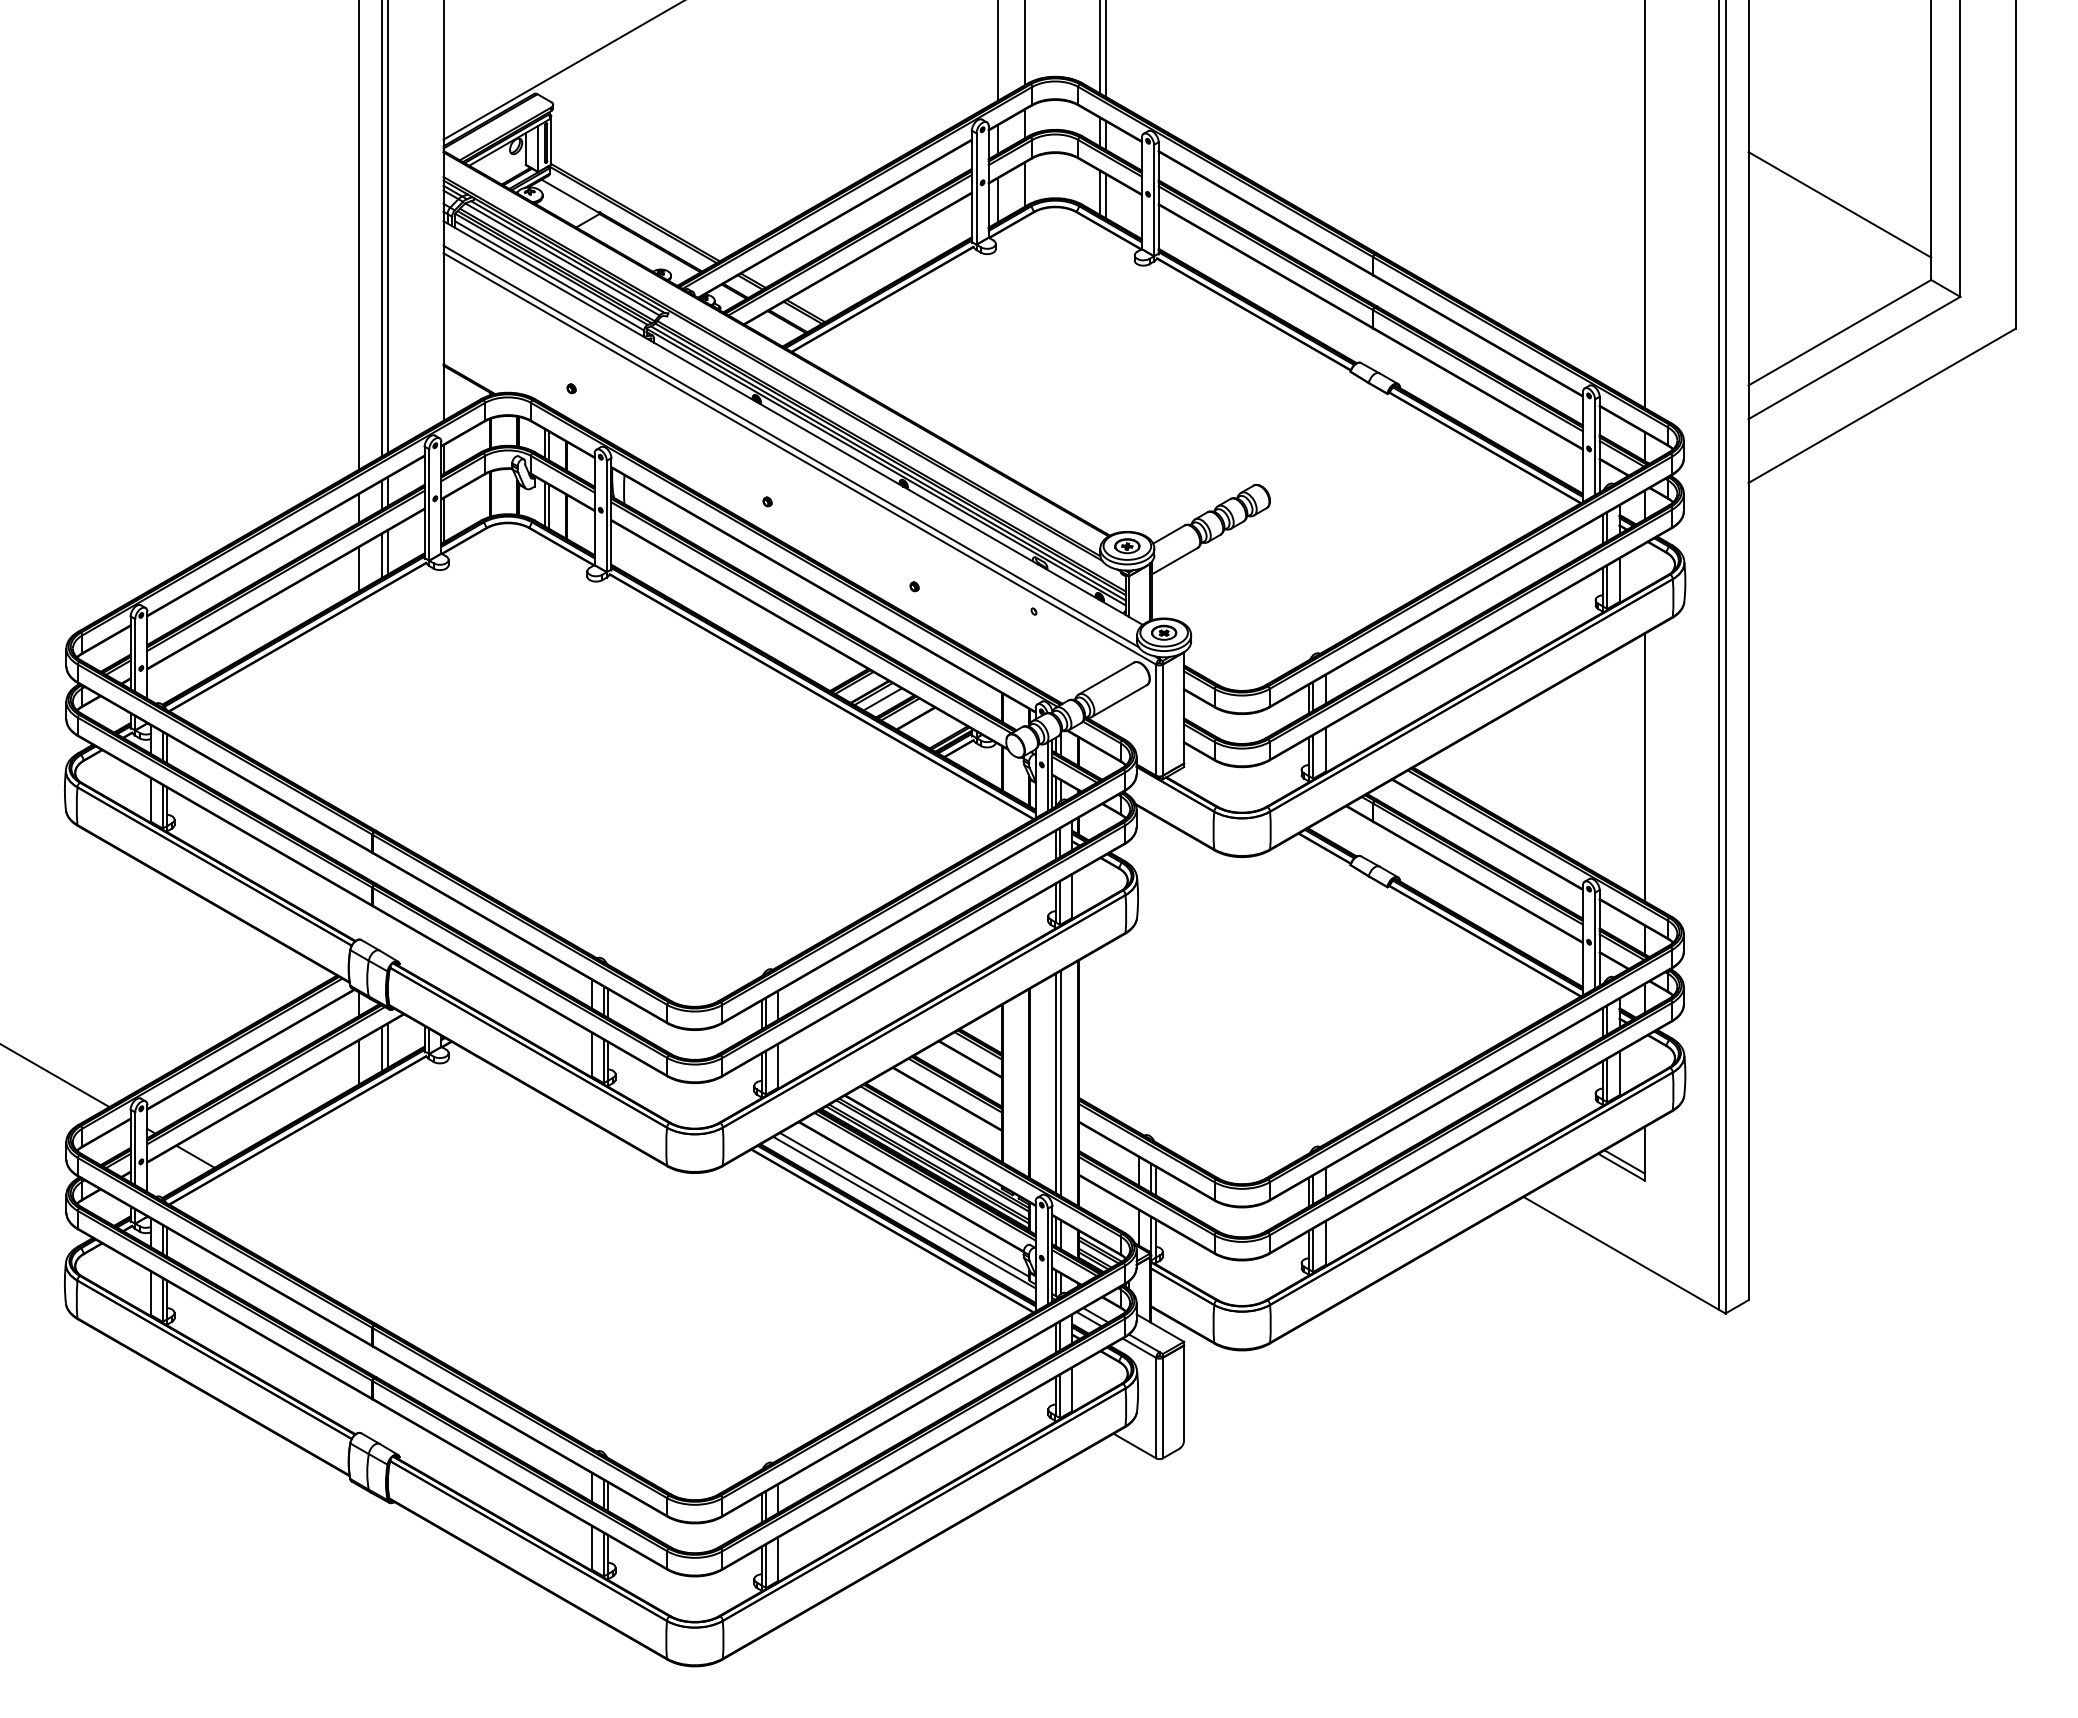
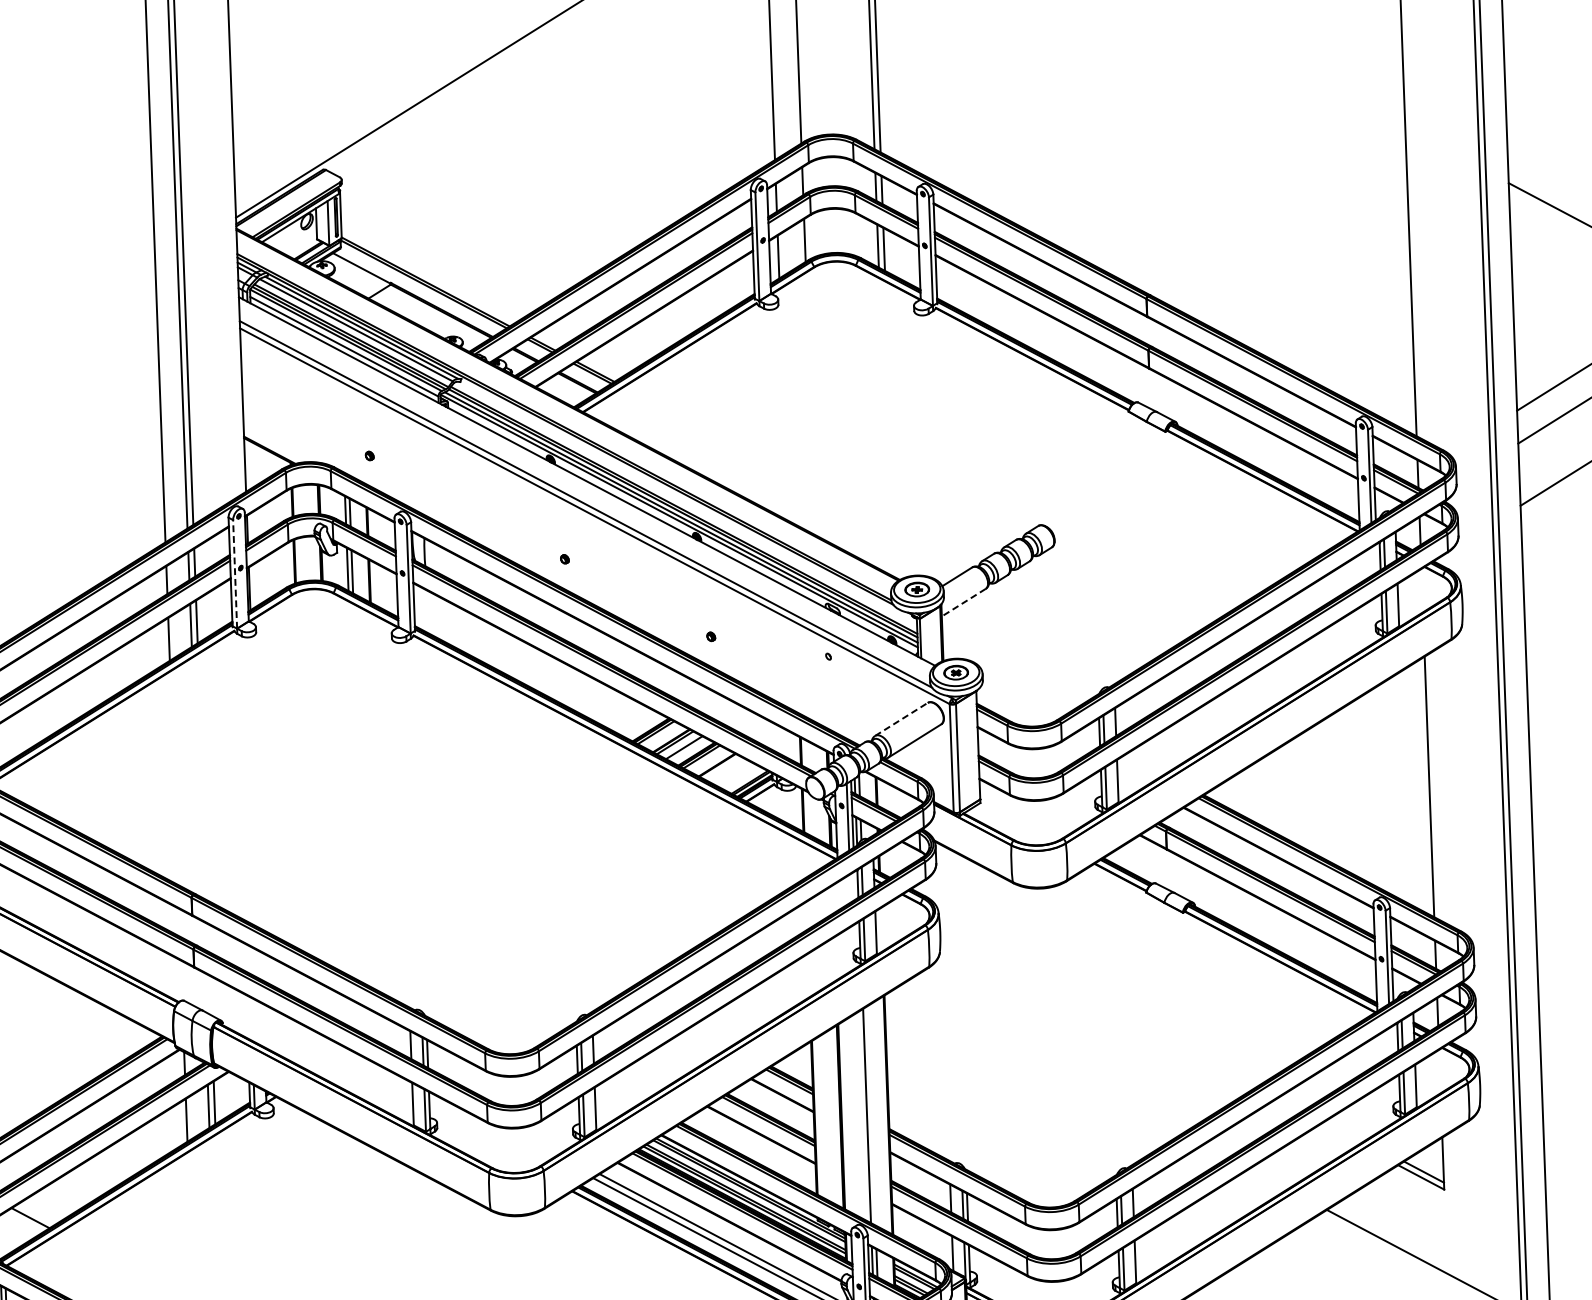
line: (429, 505) -> (235, 574), solid -> dashed
line: (1174, 561) -> (963, 602), solid -> dashed
line: (1106, 678) -> (901, 719), solid -> dashed
line: (1060, 1083) -> (871, 1115), removed

